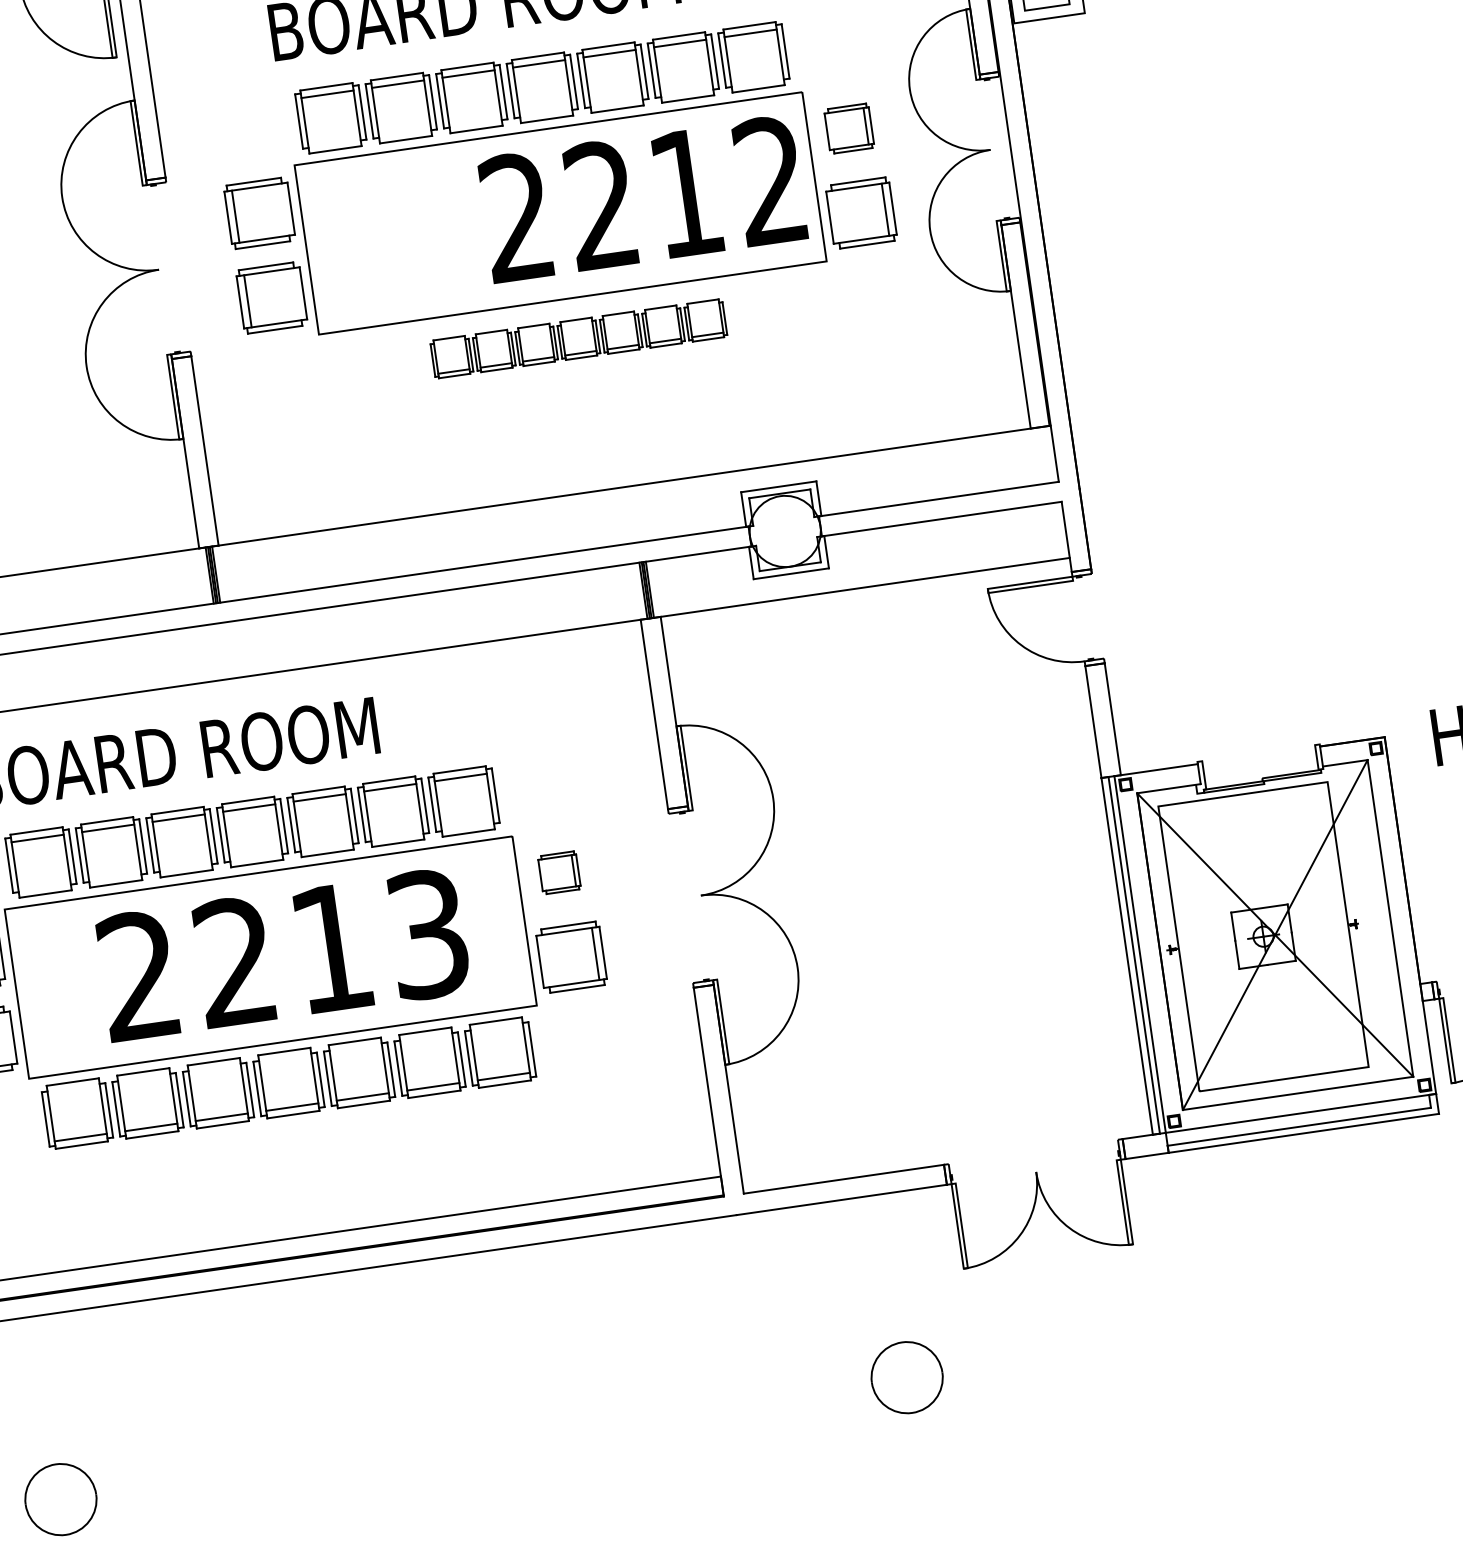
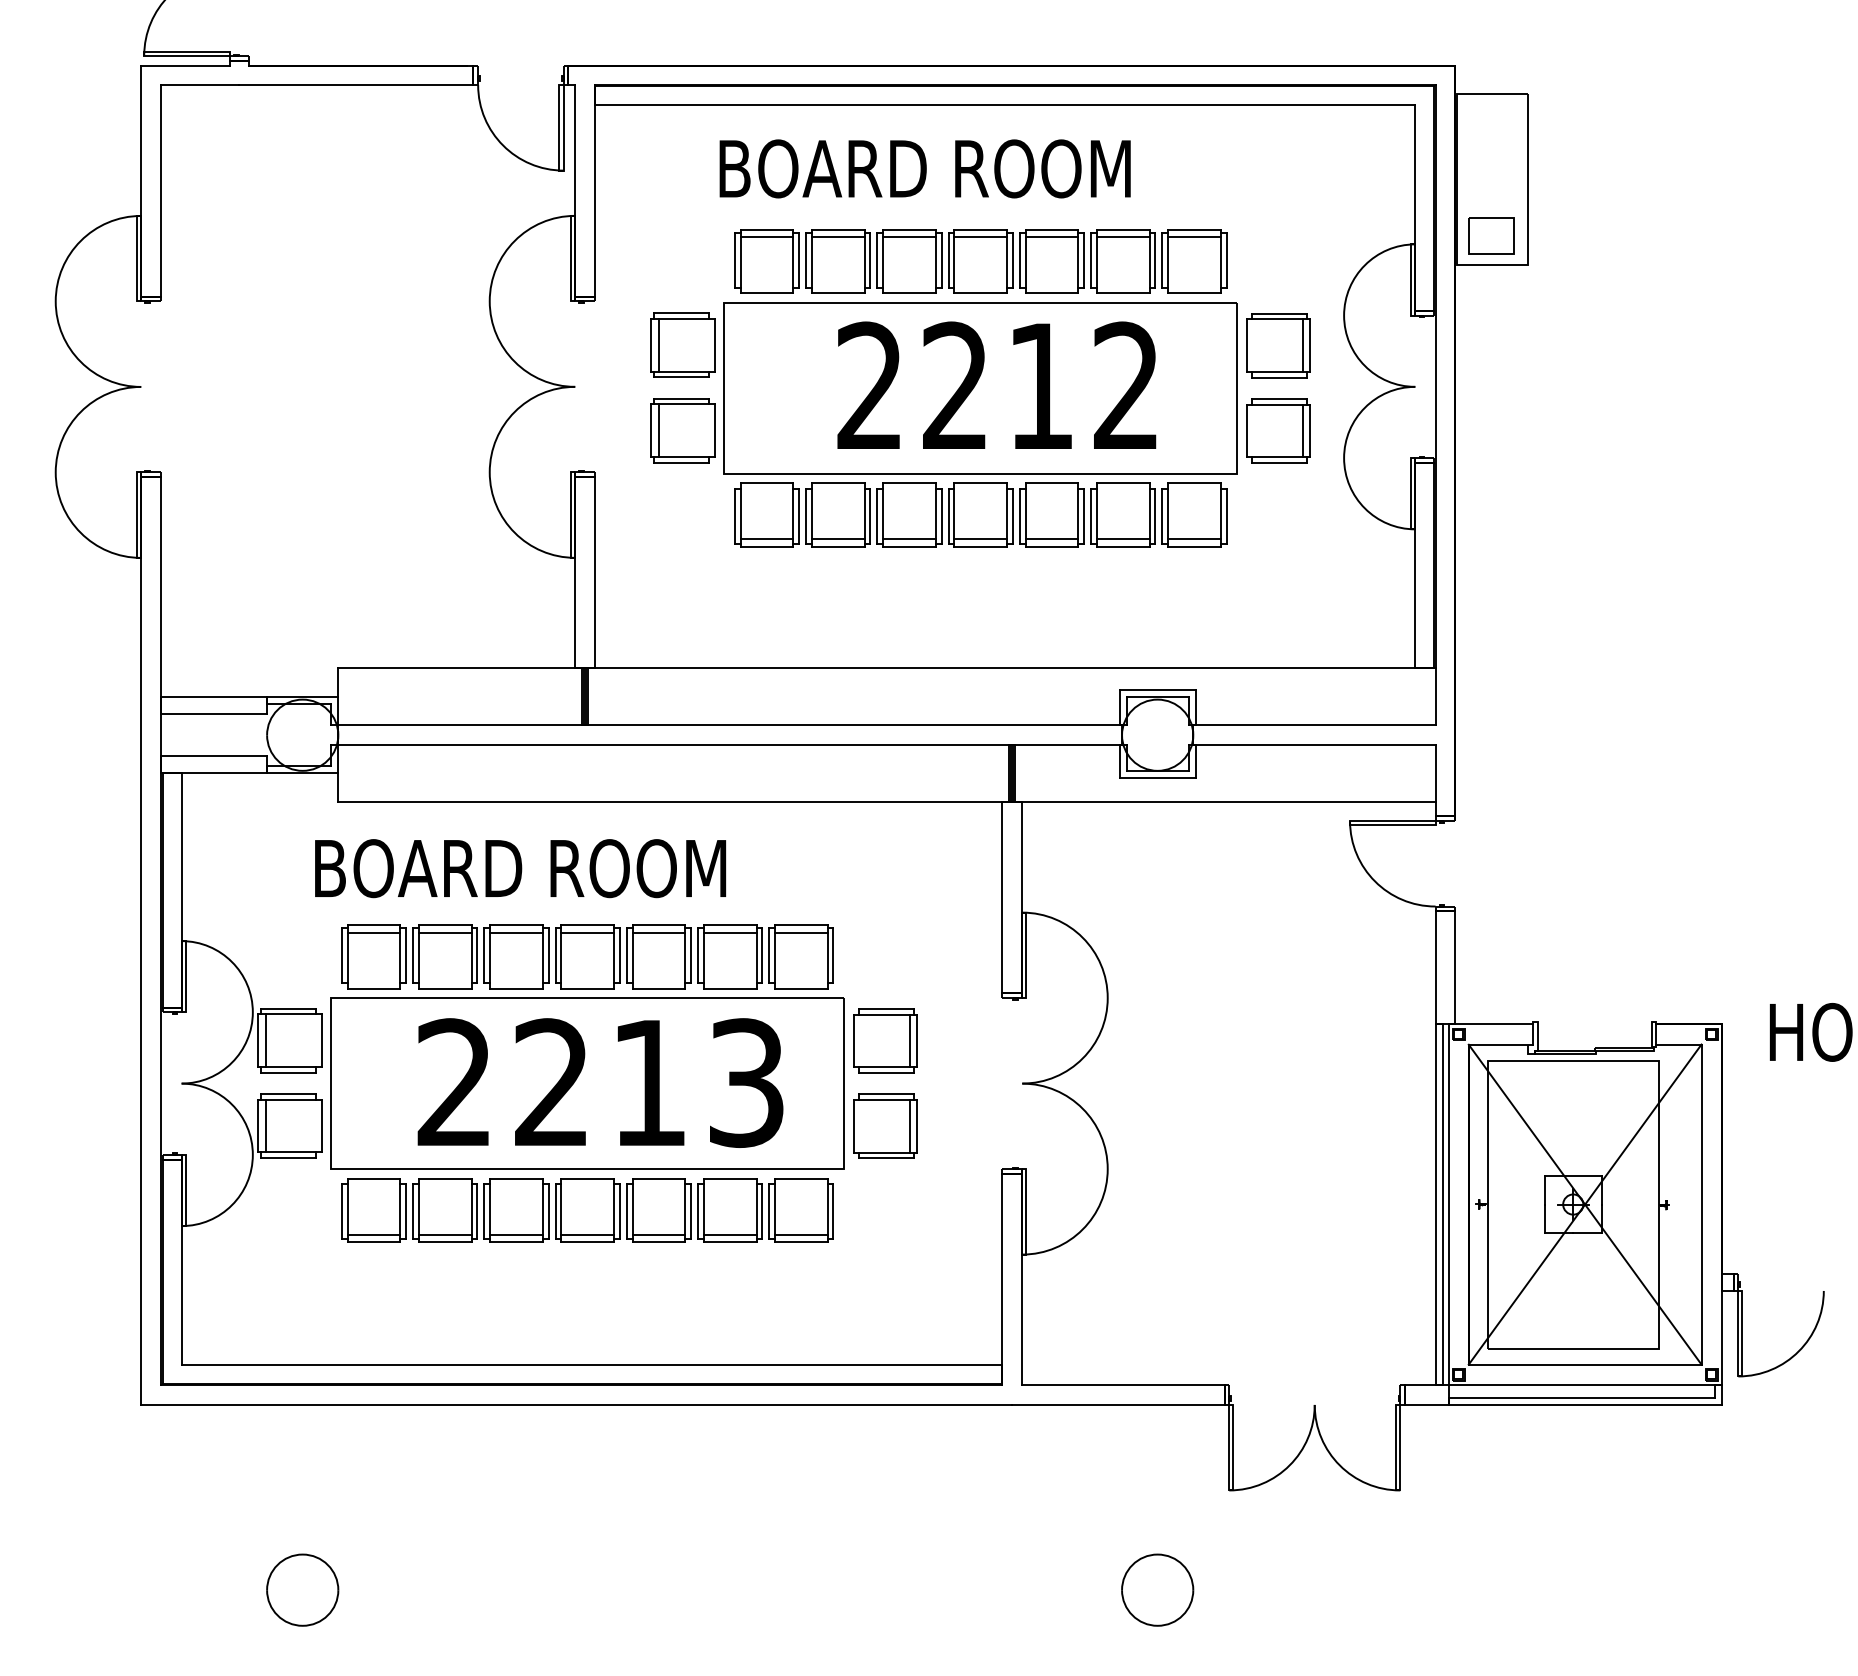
part: (849, 128) -> (1278, 345), size x1.43
text: (641, 197) -> (996, 384), moved
part: (578, 338) -> (980, 514), size x1.67
part: (559, 872) -> (885, 1040), size x1.67

